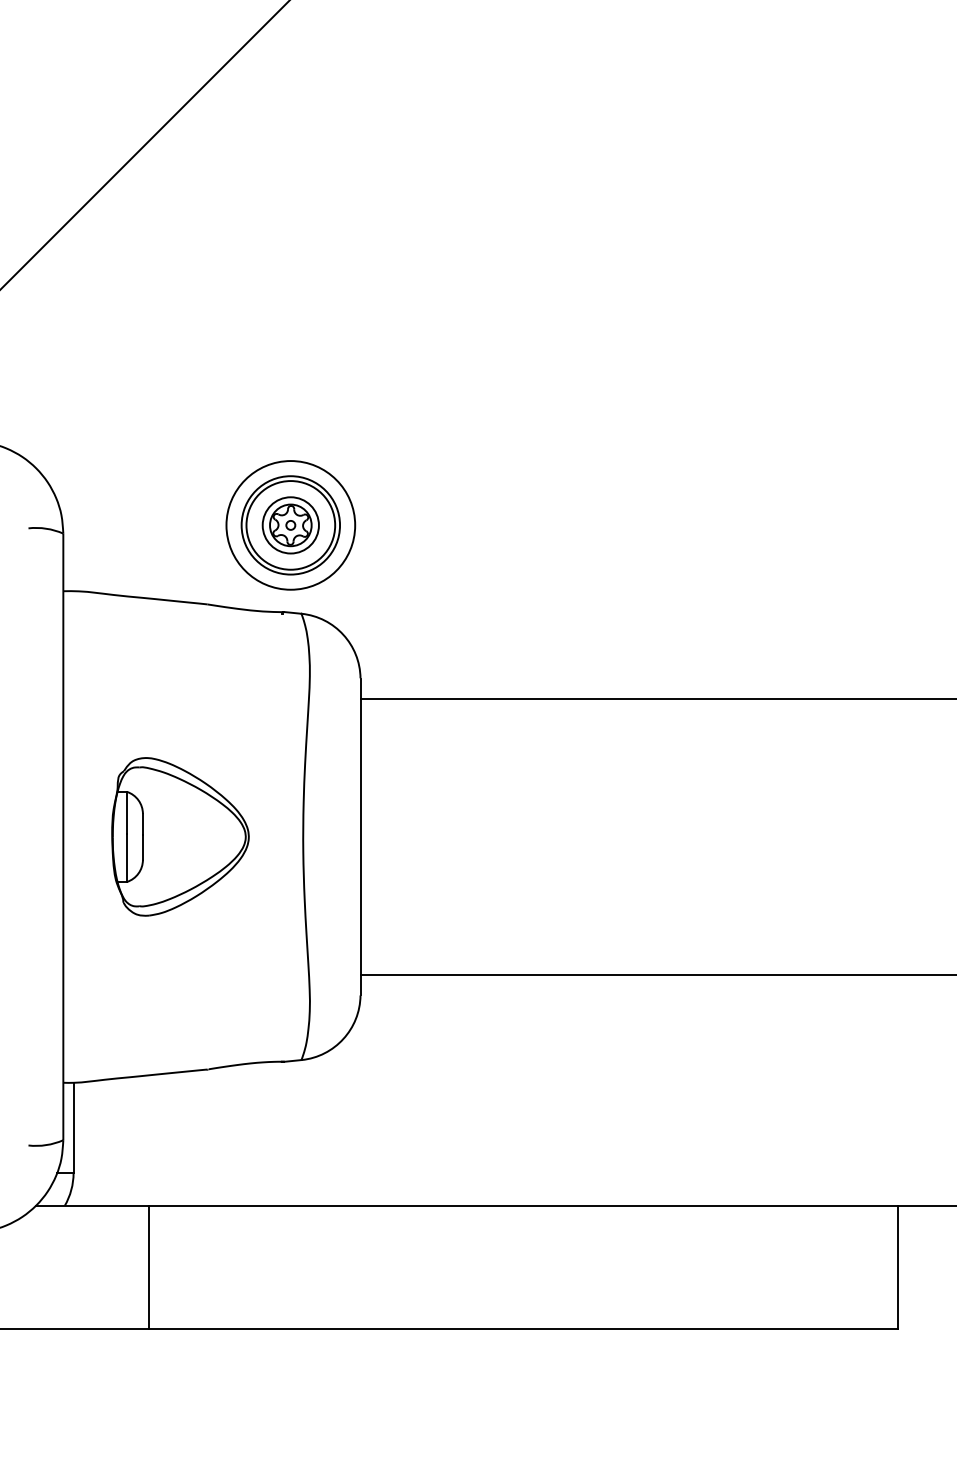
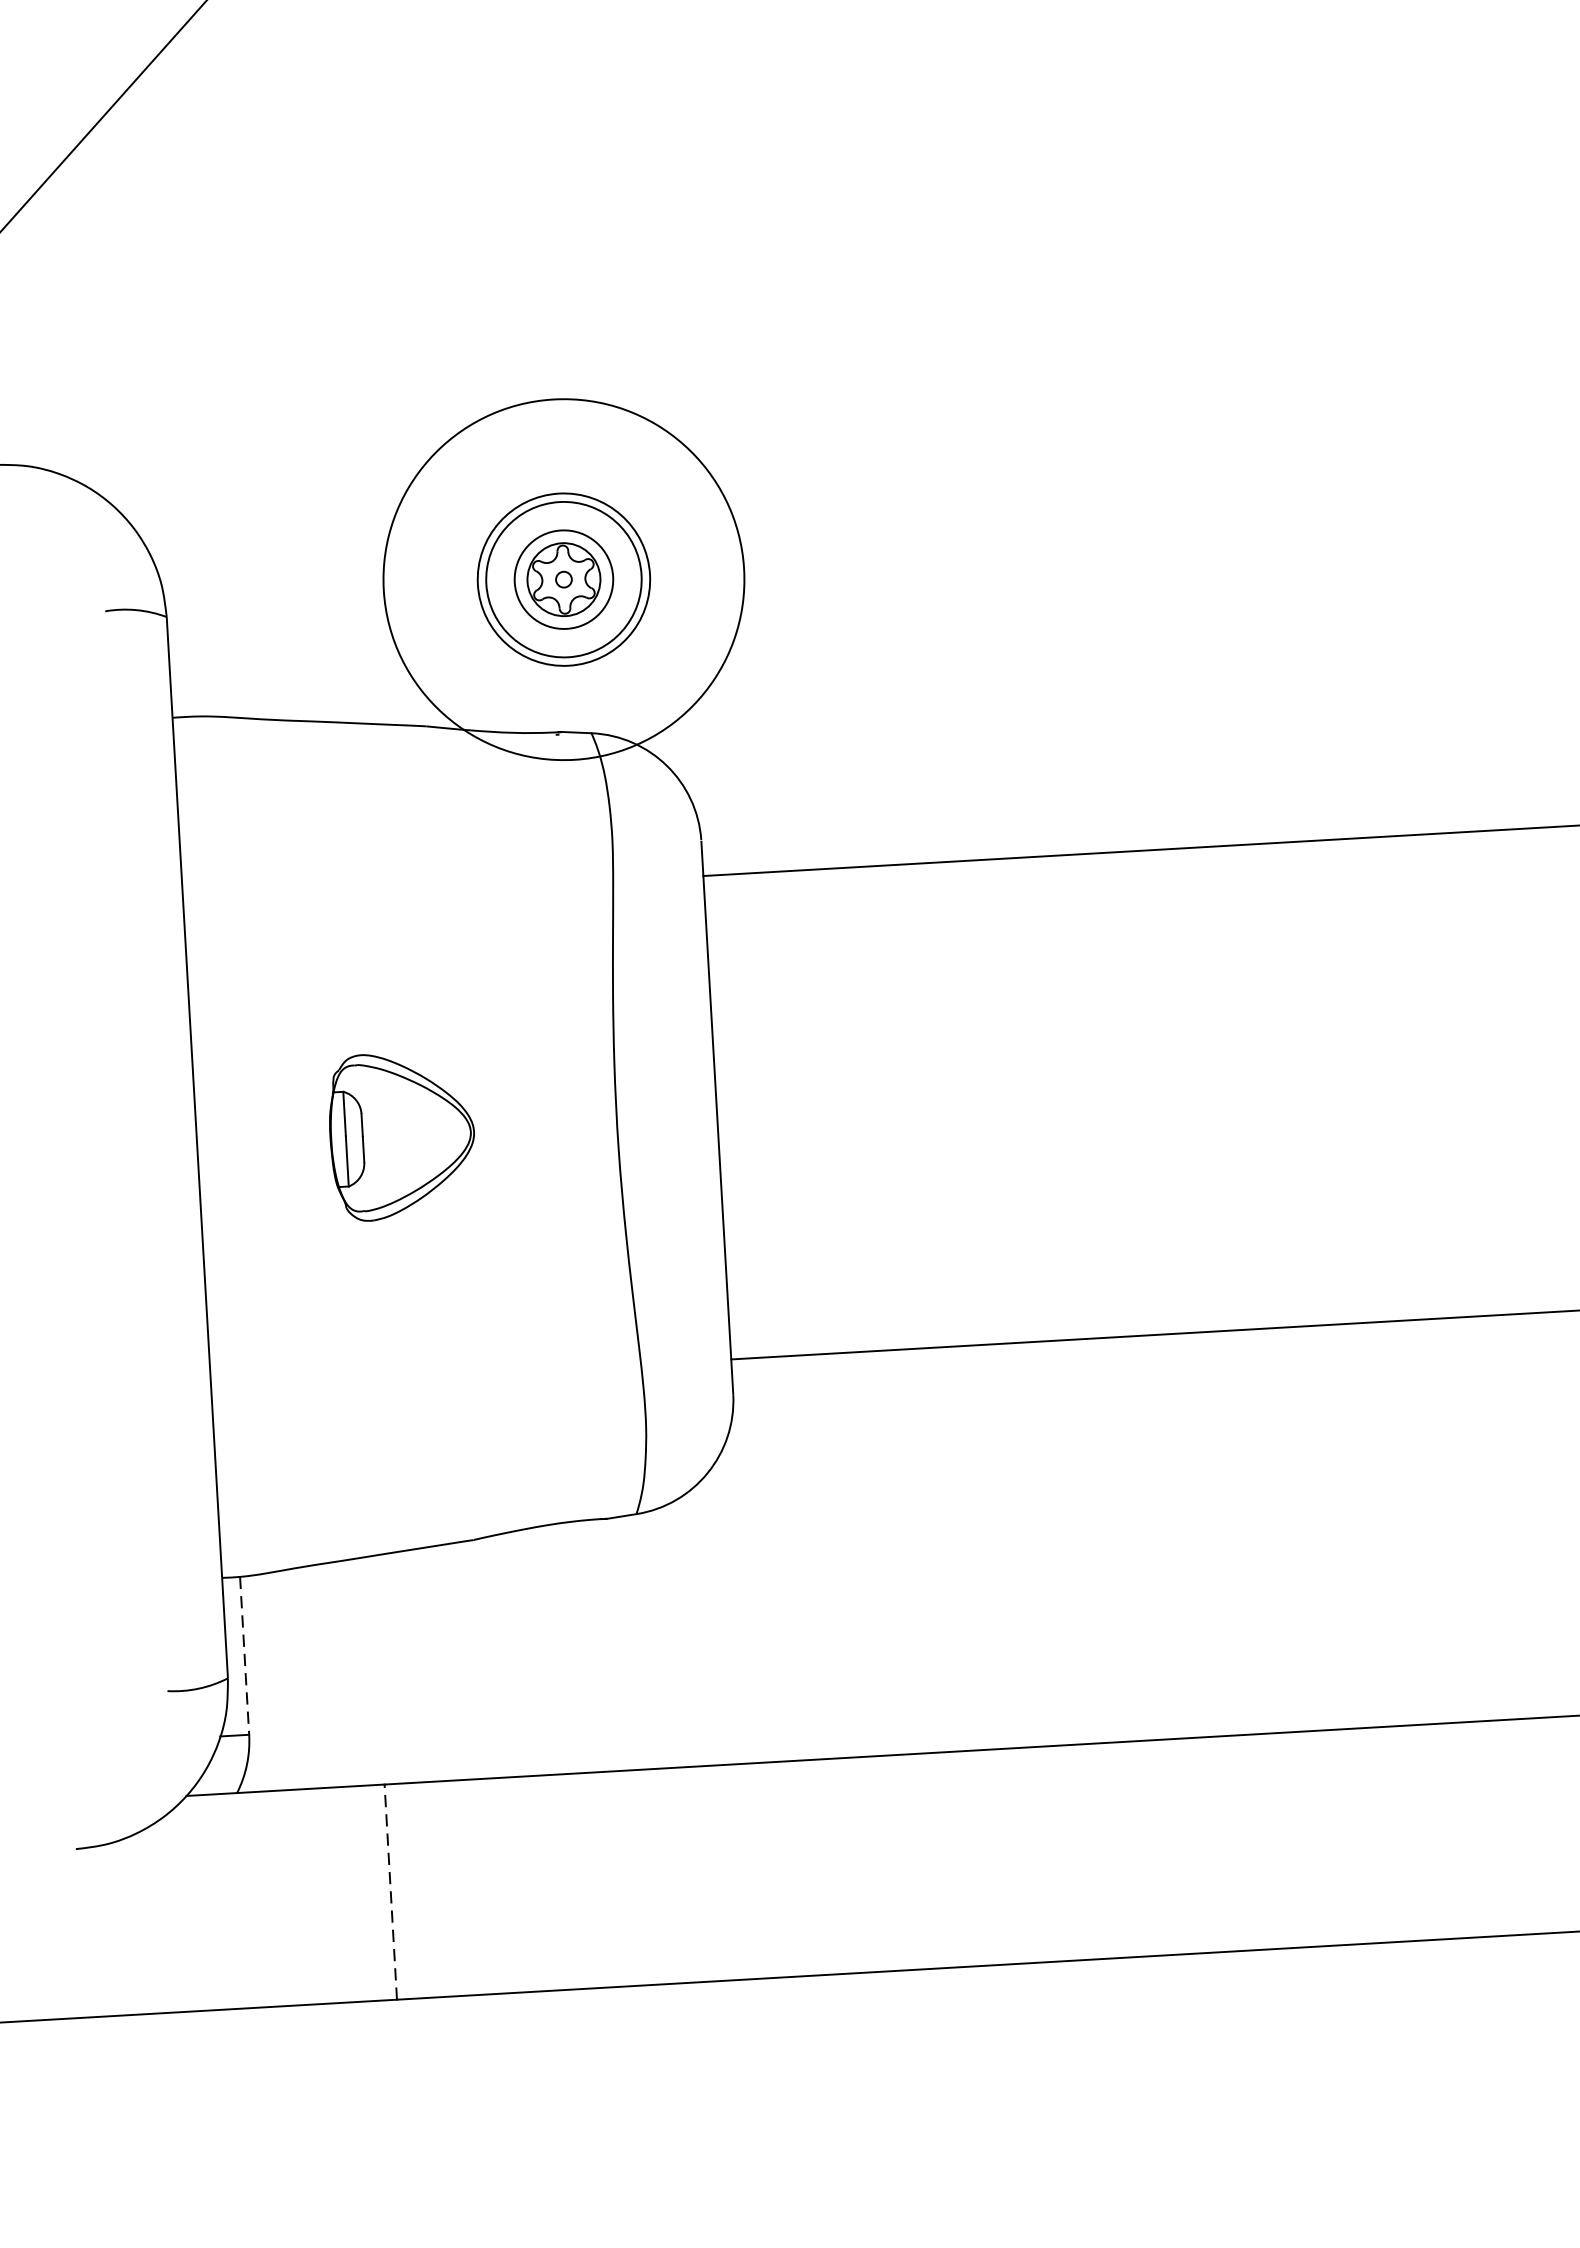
circle: (290, 525) -> (563, 579), size x1.6
part: (180, 836) -> (402, 1135), size x0.6
line: (73, 1128) -> (244, 1656), solid -> dashed
line: (149, 1266) -> (391, 1890), solid -> dashed

